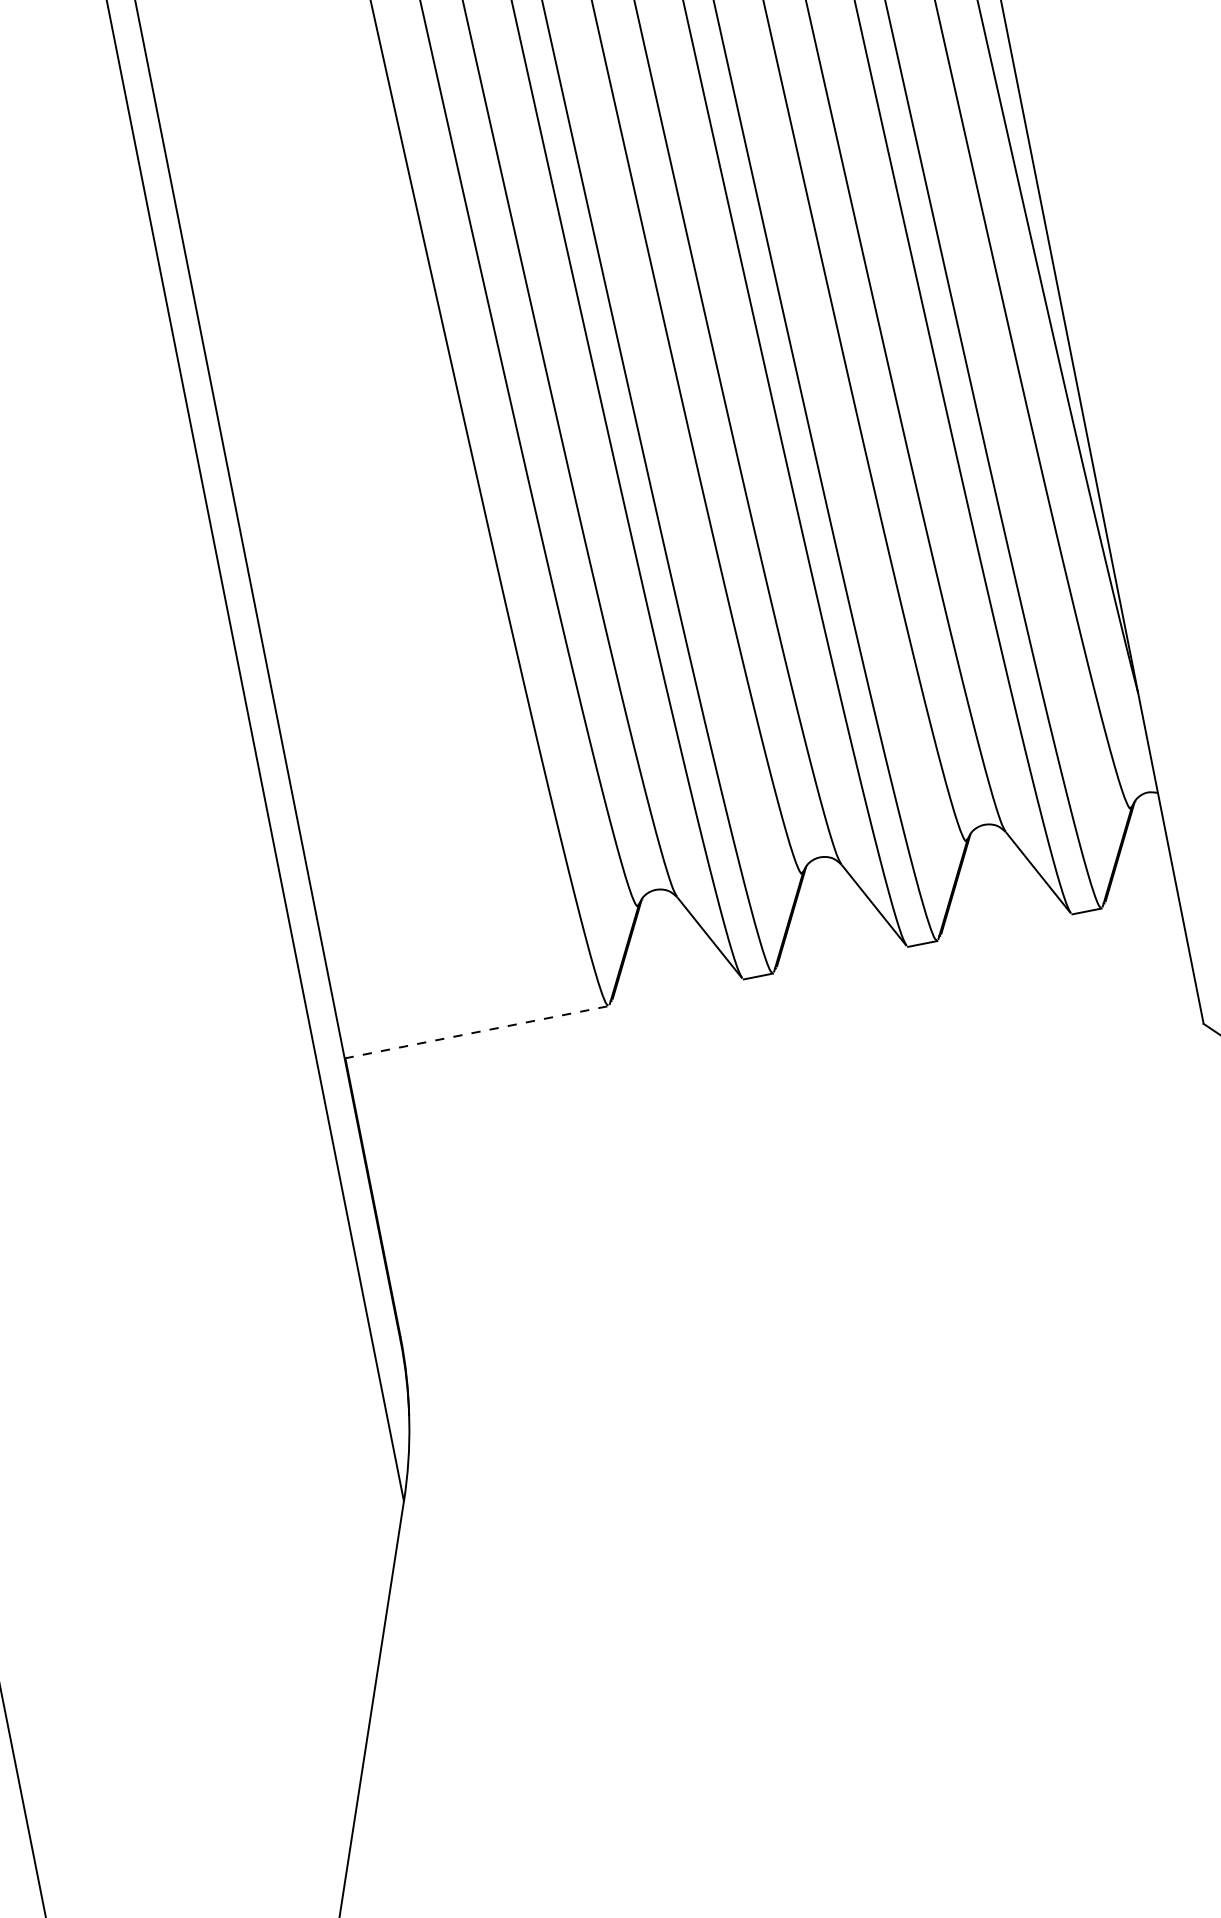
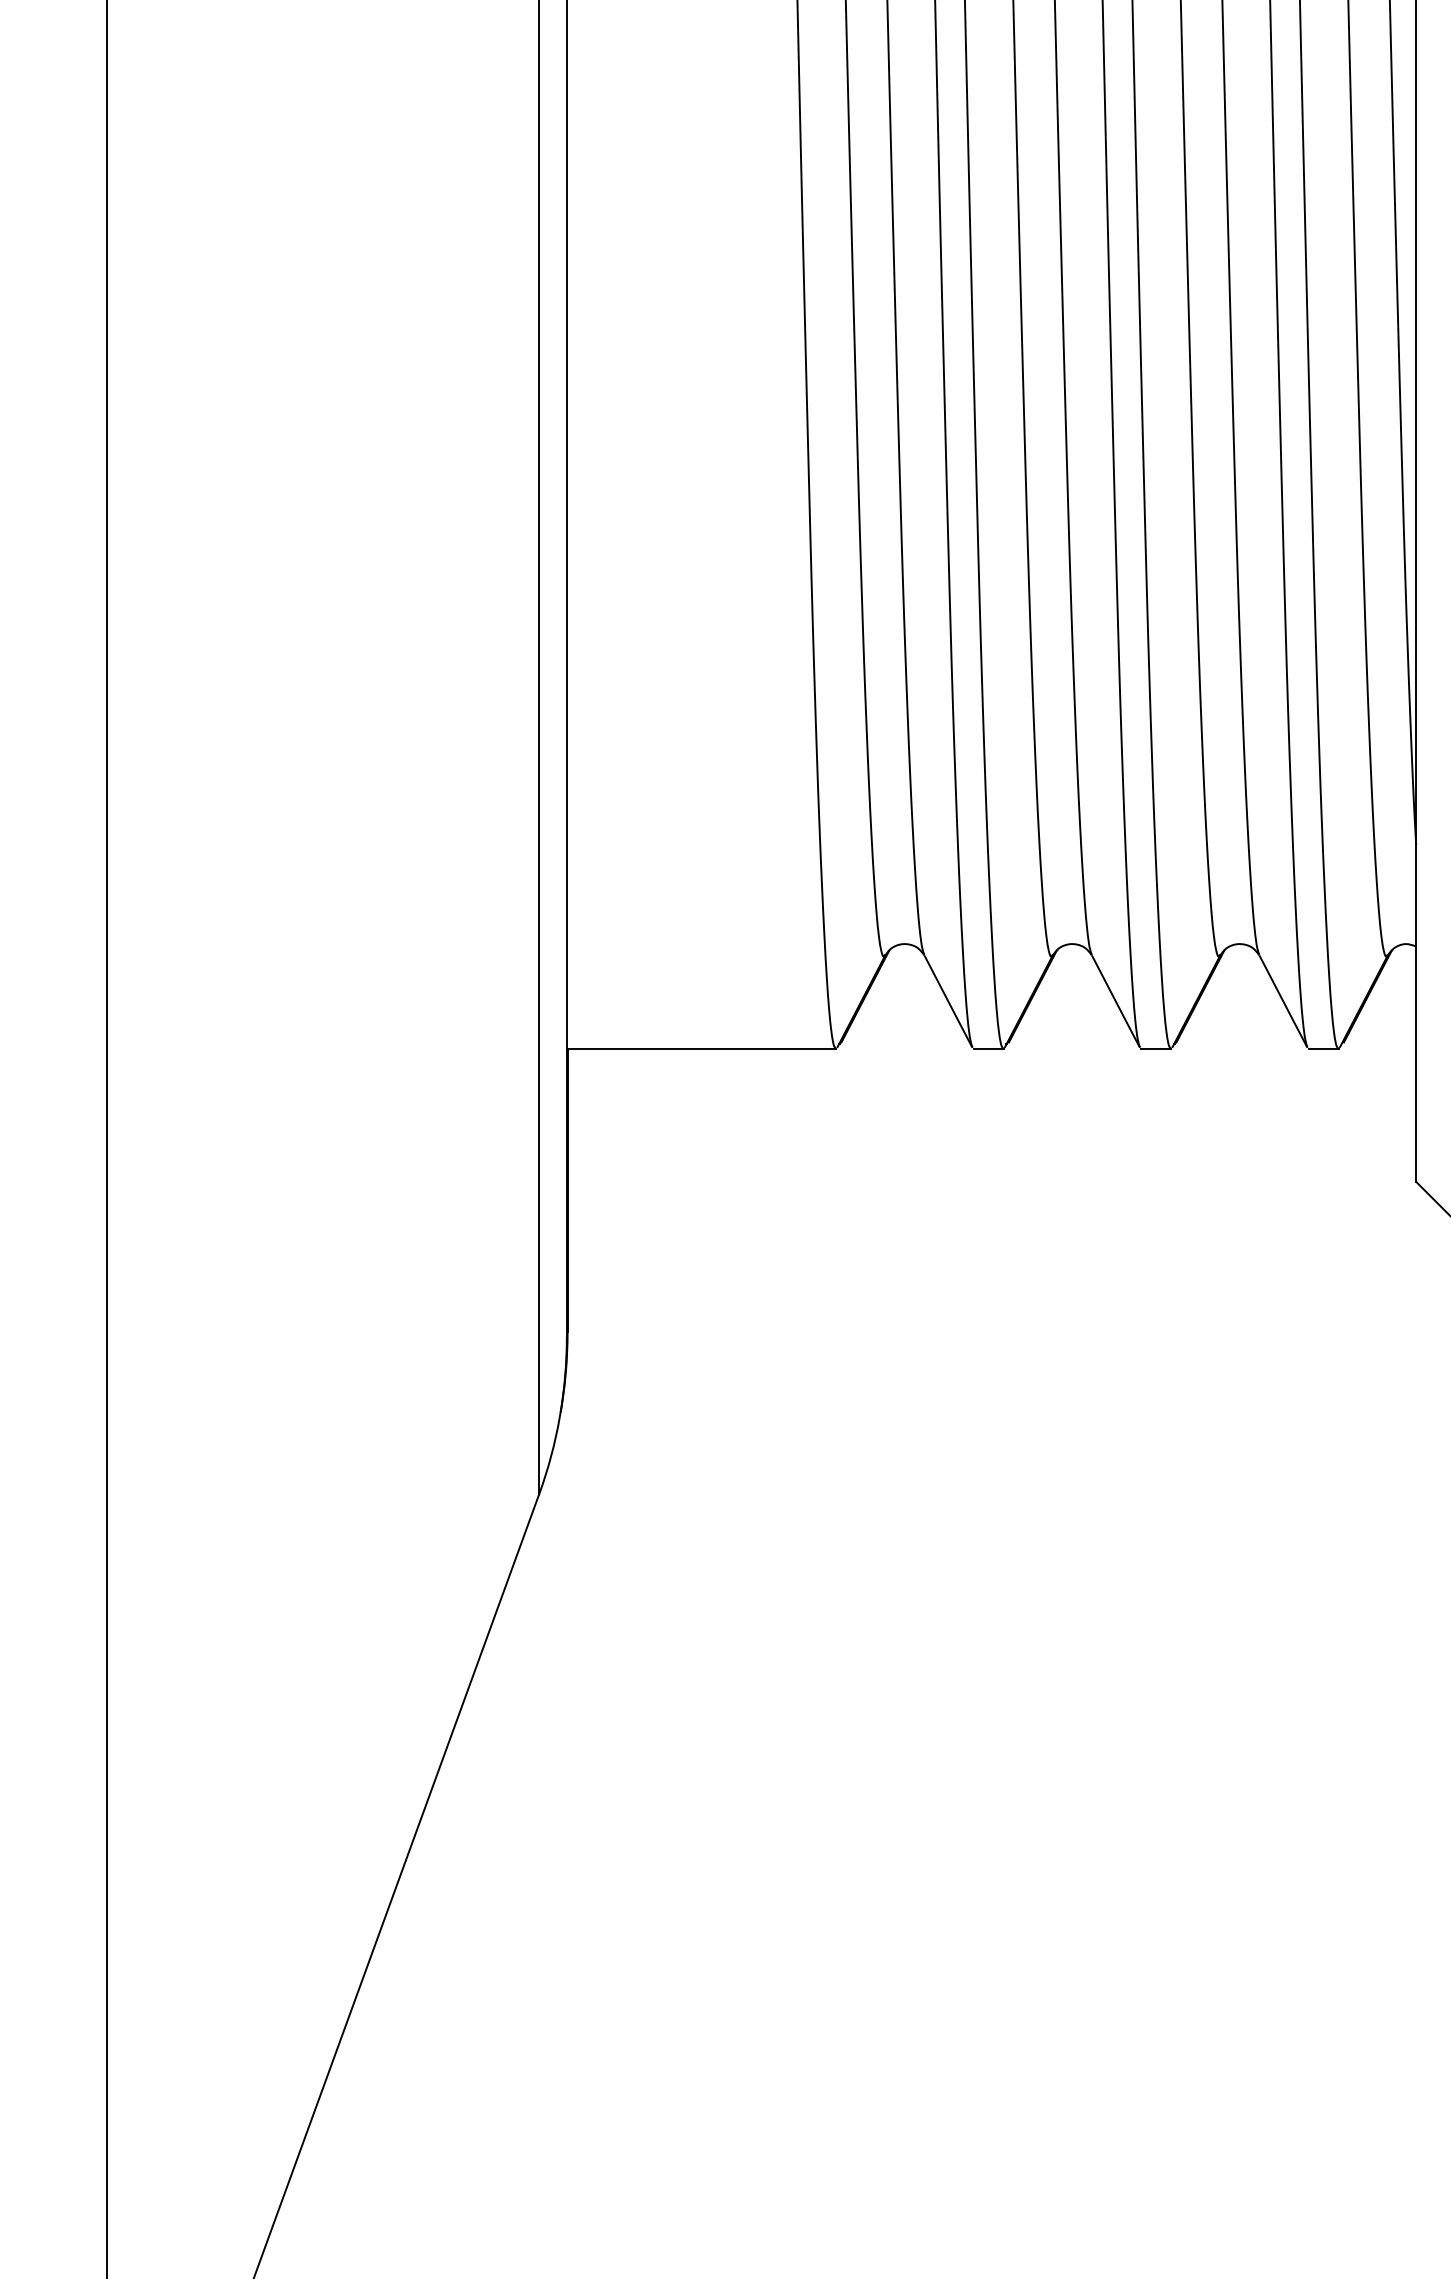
line: (476, 1031) -> (701, 1048), dashed -> solid

